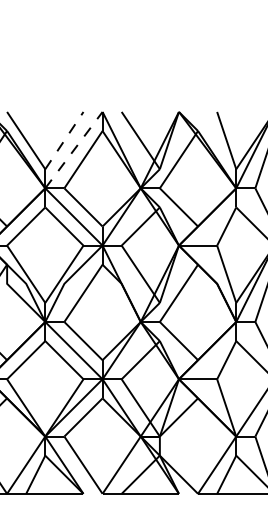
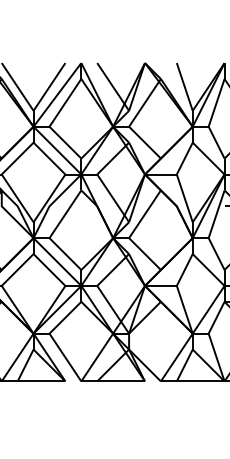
line: (64, 140) -> (49, 86), dashed -> solid
line: (73, 149) -> (57, 94), dashed -> solid

